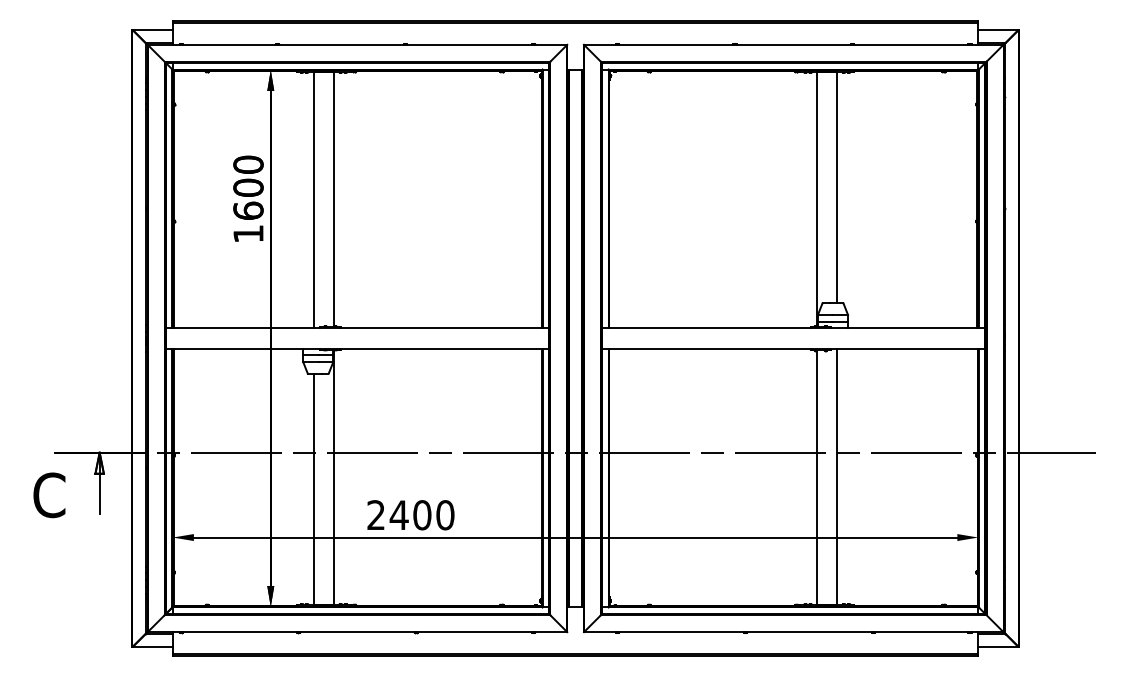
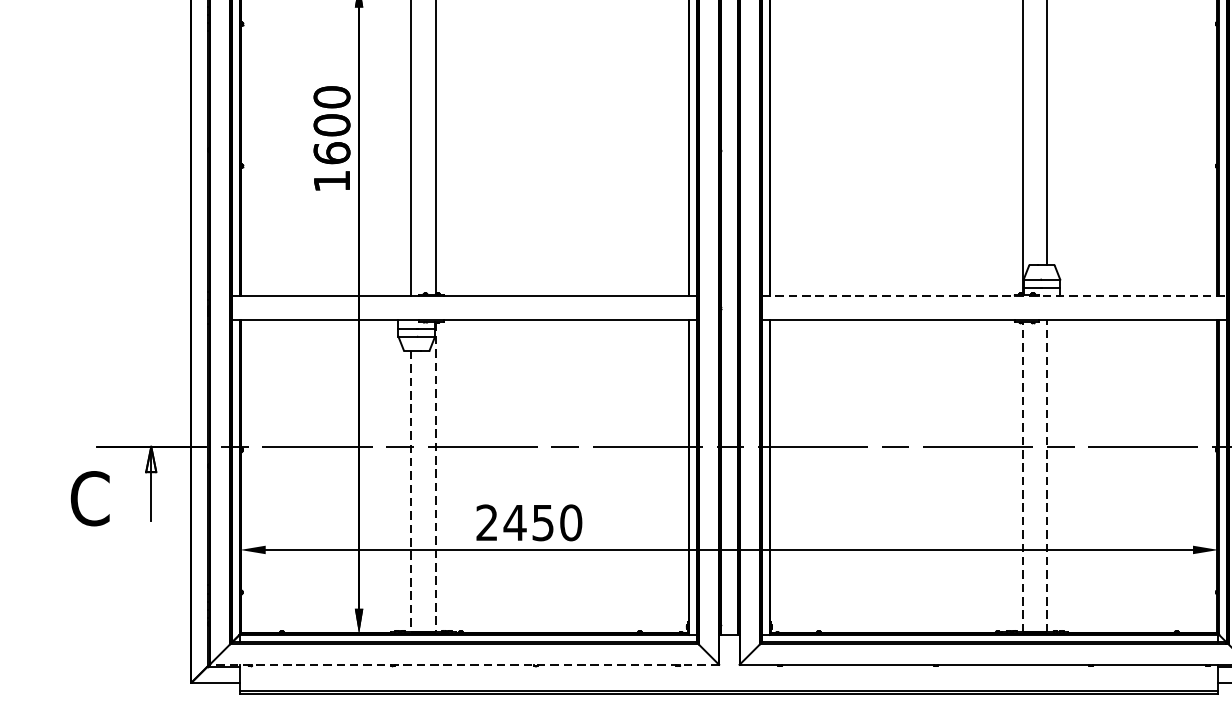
line: (794, 328) -> (995, 296), solid -> dashed
line: (837, 476) -> (1047, 475), solid -> dashed
line: (817, 477) -> (1023, 477), solid -> dashed
line: (334, 478) -> (436, 478), solid -> dashed
line: (313, 489) -> (410, 491), solid -> dashed
text: (422, 515) -> (543, 523), 2400 -> 2450
line: (357, 632) -> (464, 665), solid -> dashed

